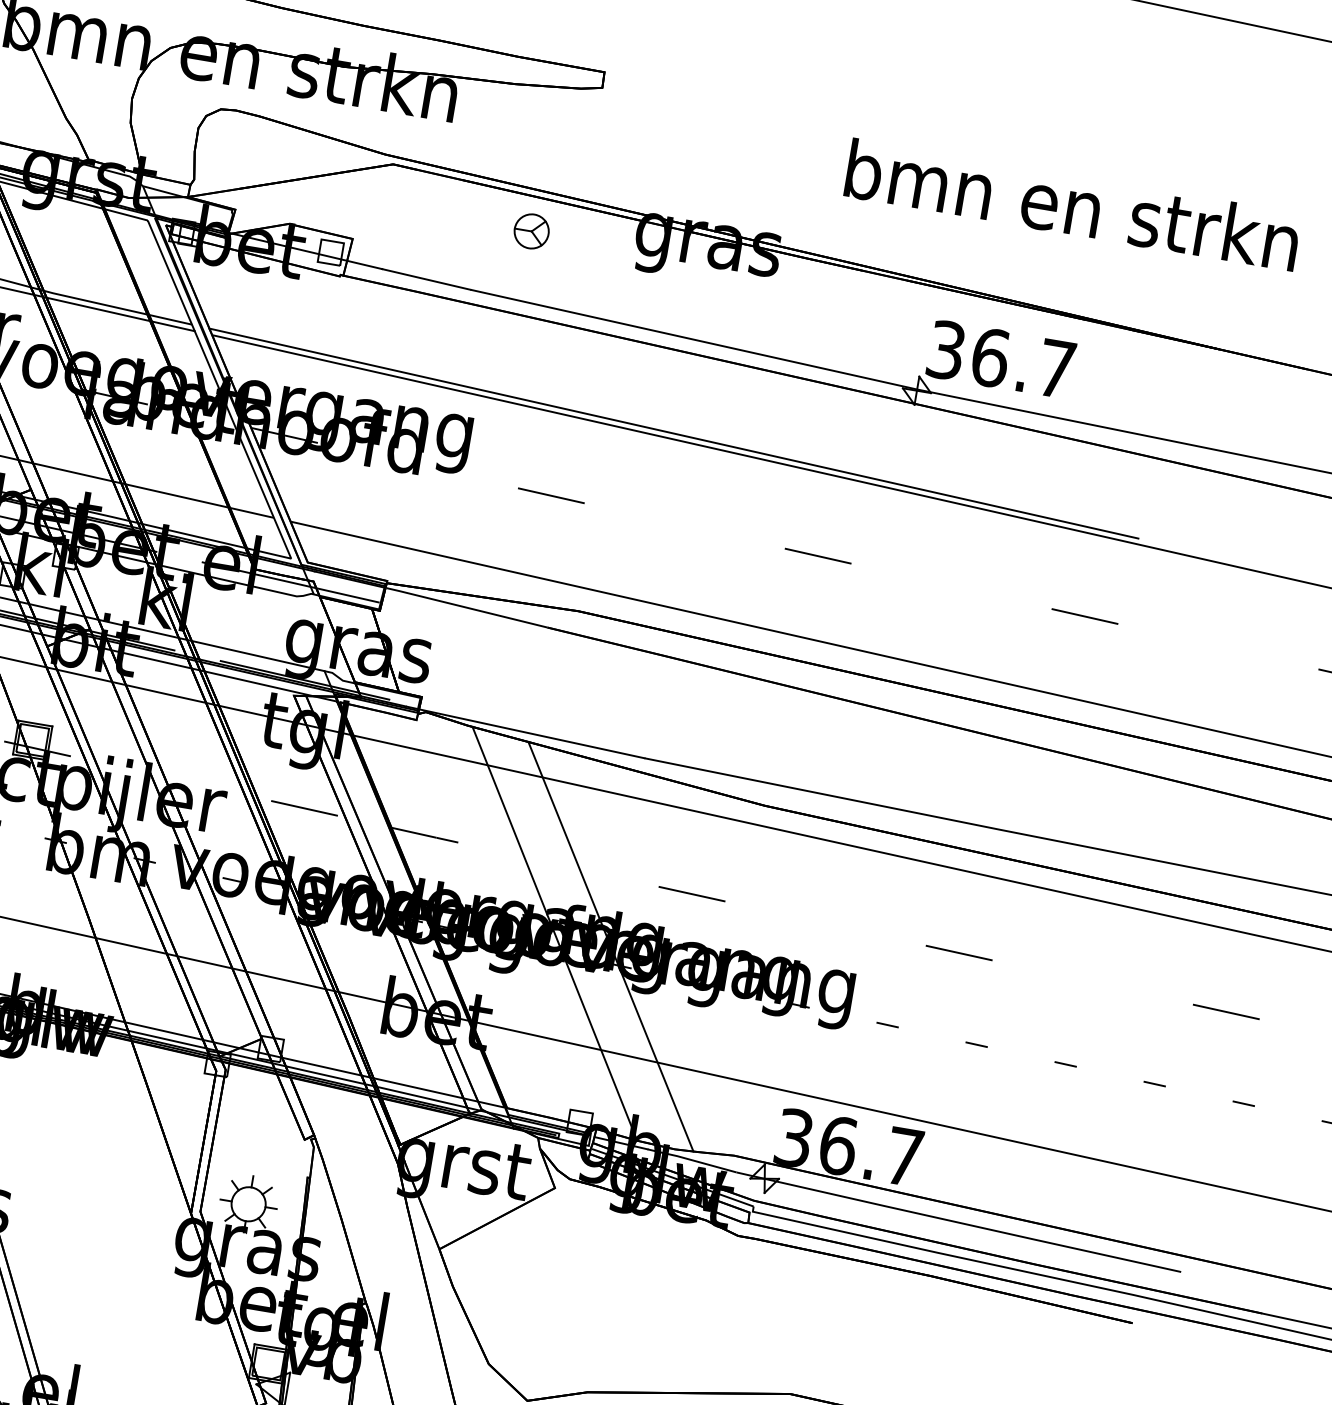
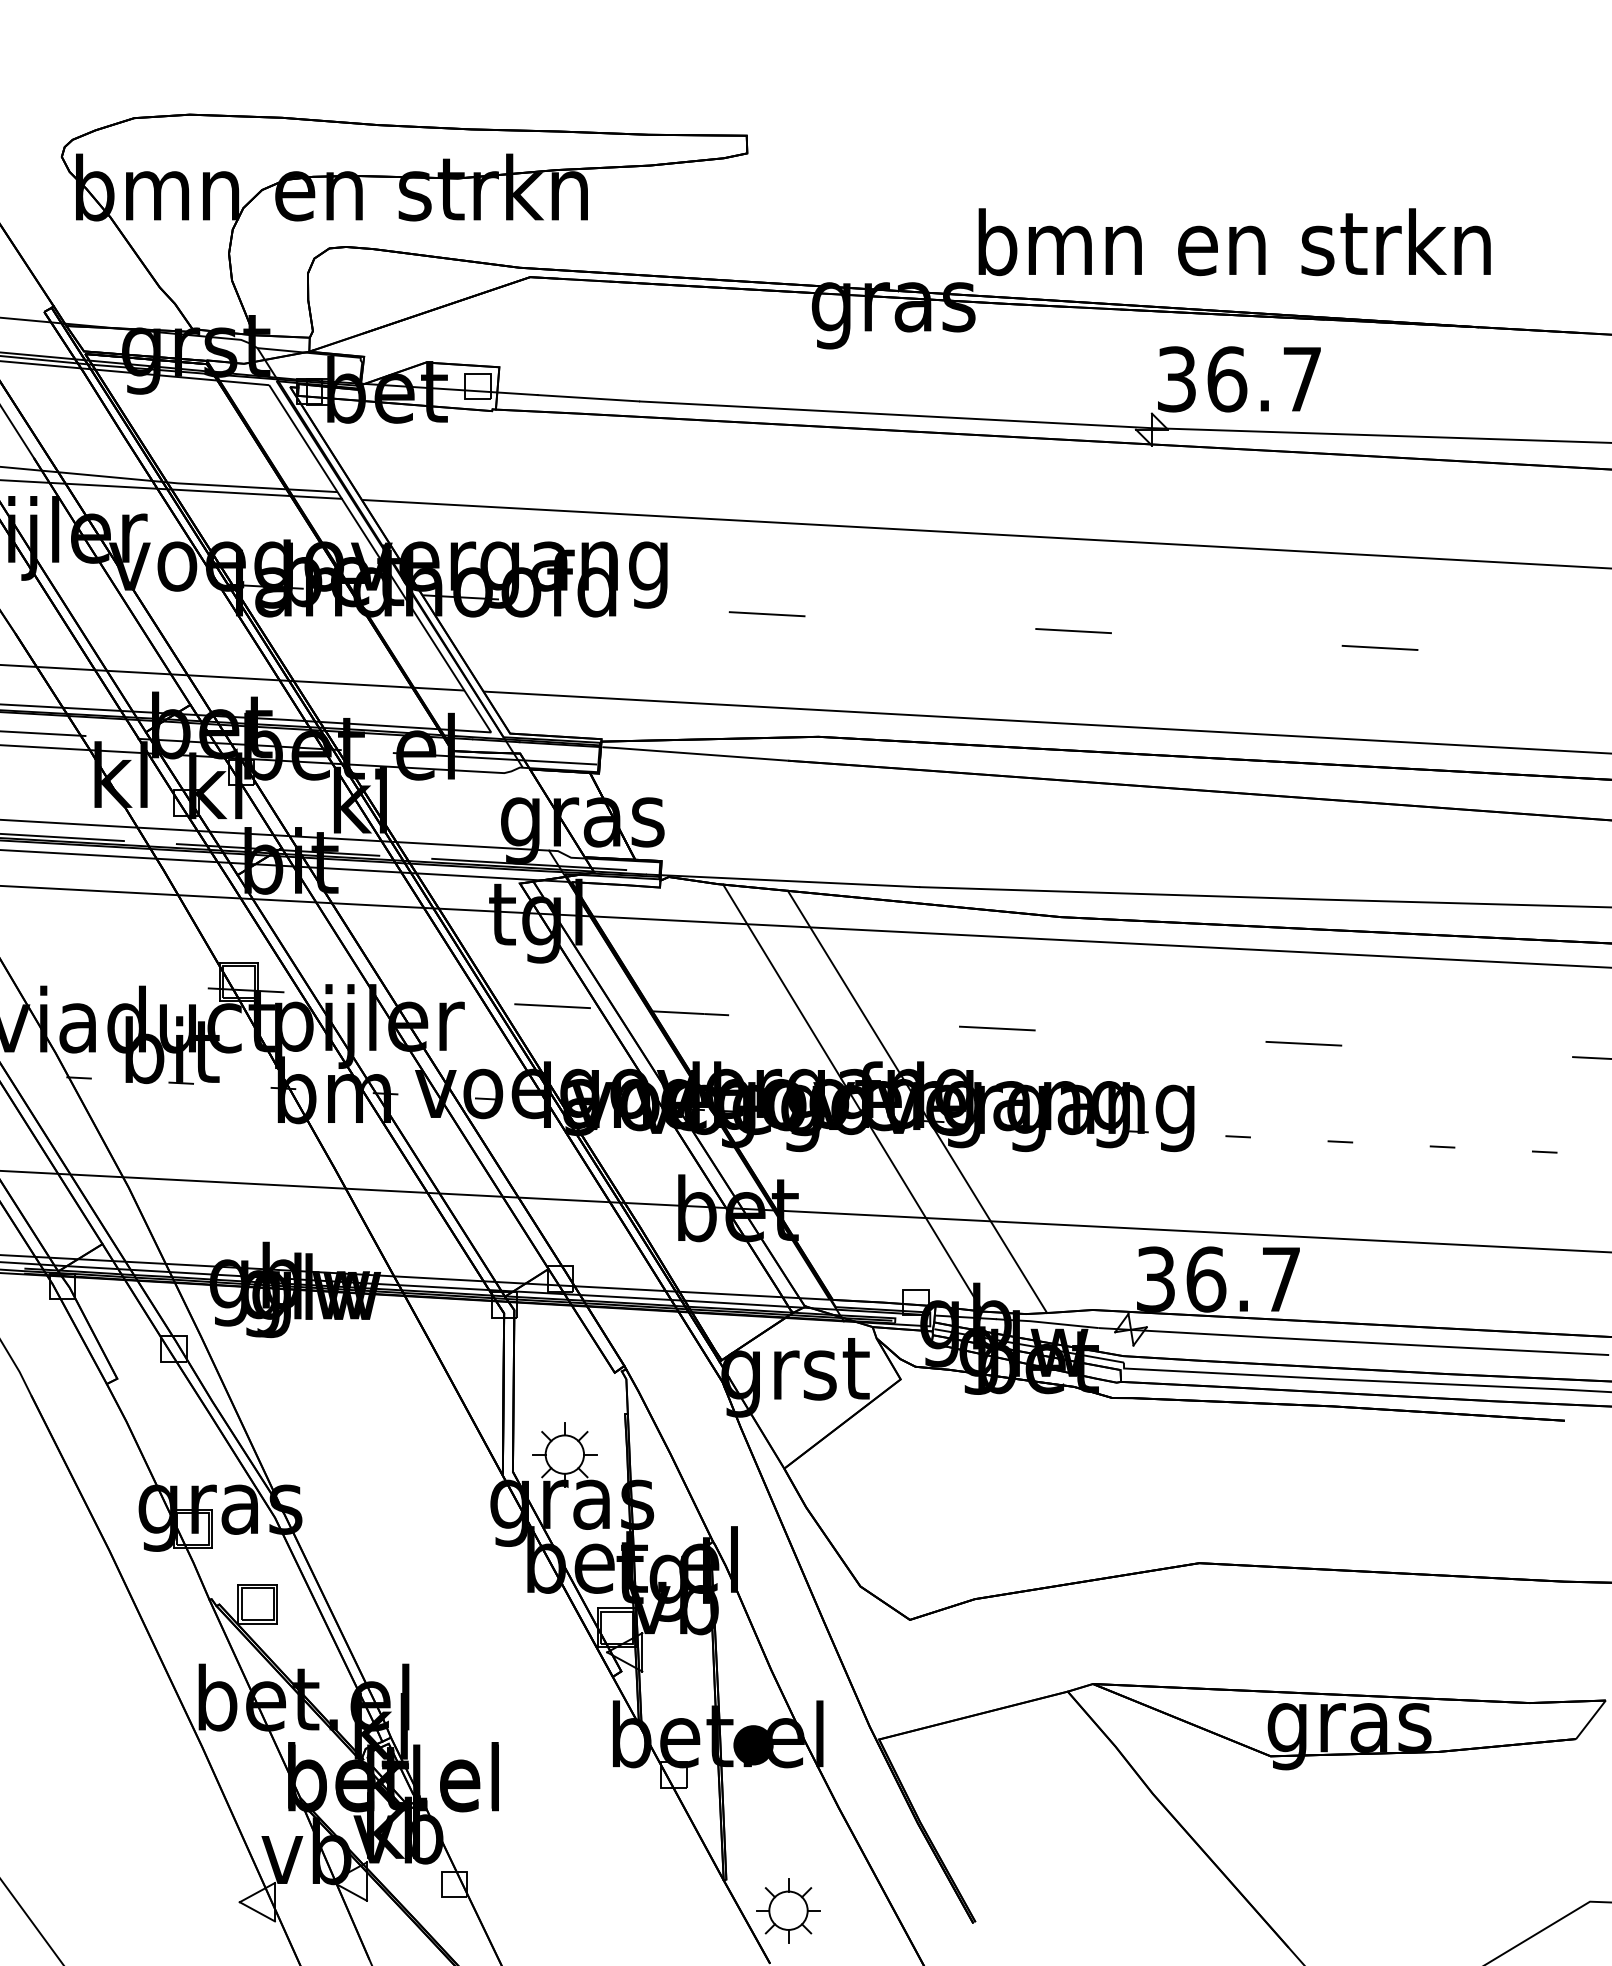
text: (1072, 205) -> (1234, 242), moved
part: (531, 231) -> (695, 325), removed
line: (673, 433) -> (890, 522), removed

